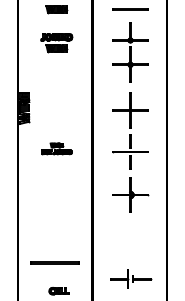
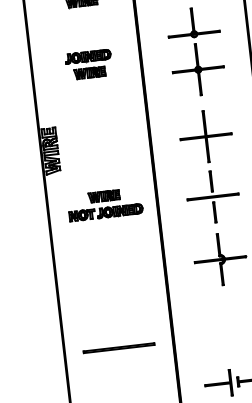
part: (56, 43) -> (88, 65), moved
part: (56, 148) -> (104, 204), size x1.67
line: (54, 262) -> (118, 347), moved

